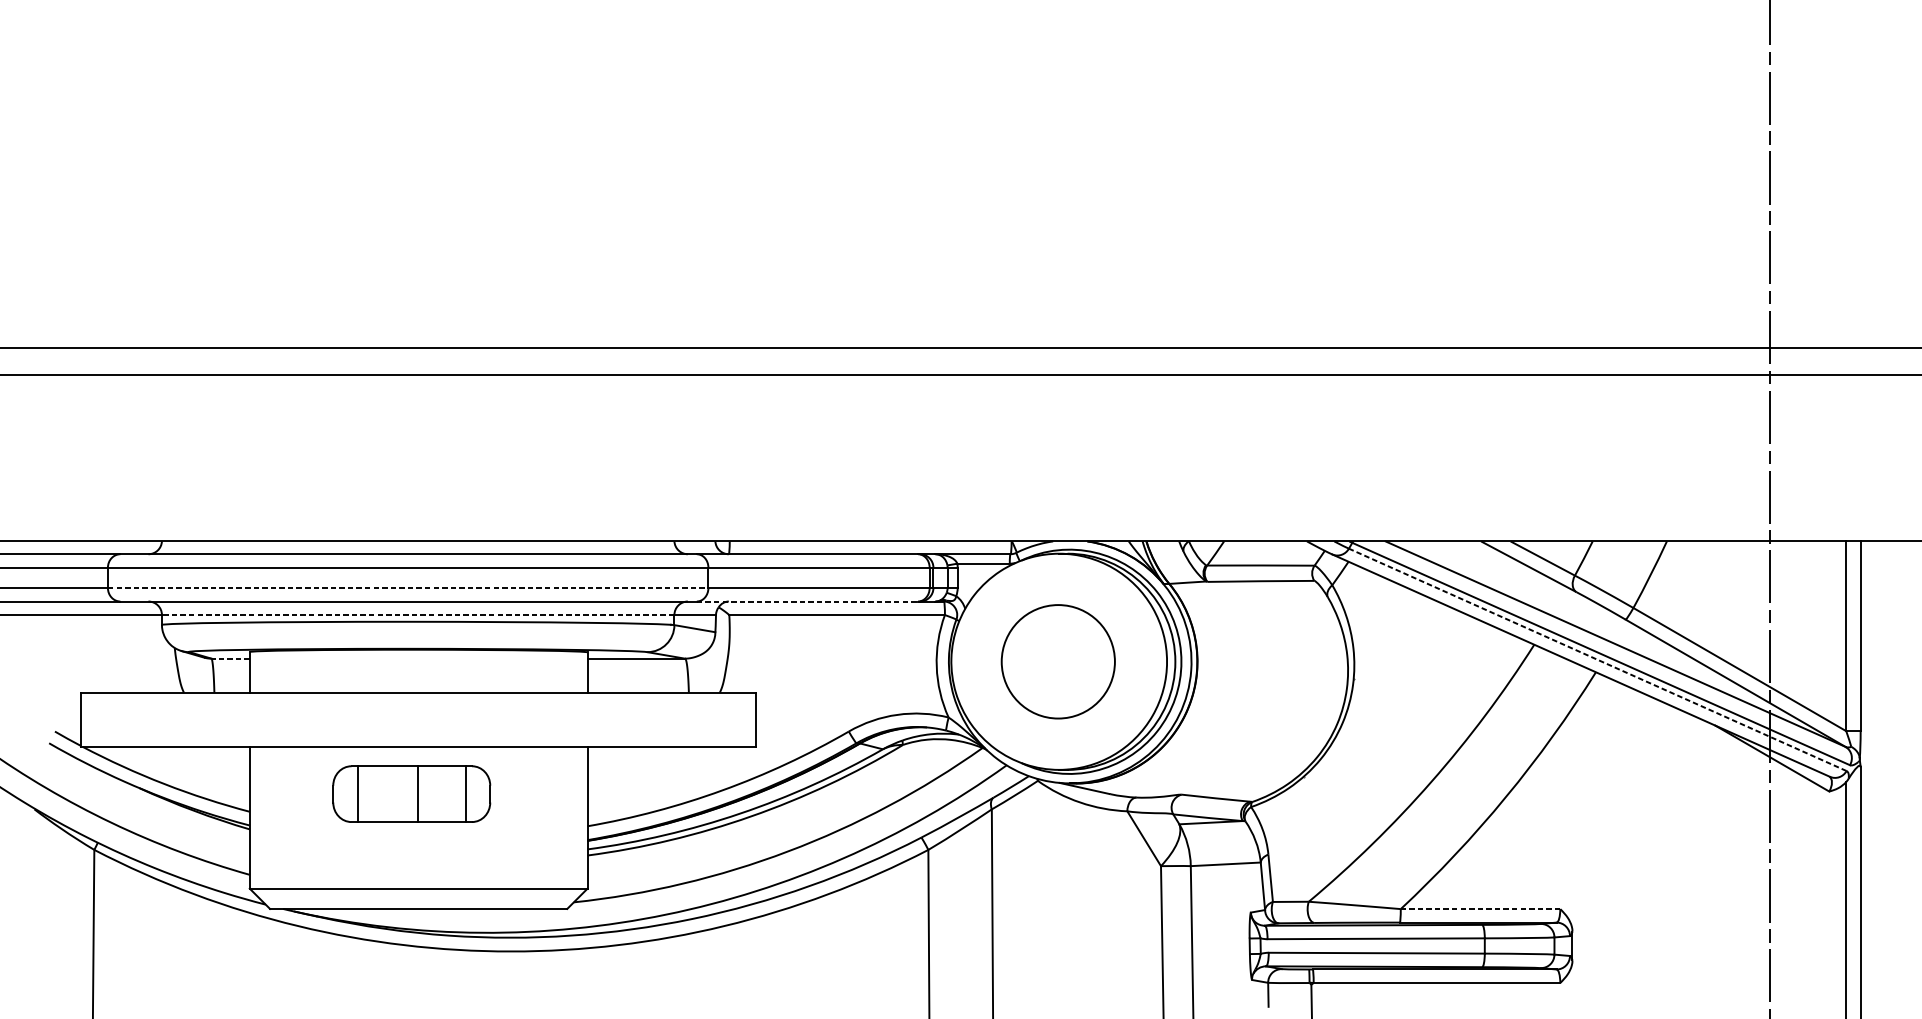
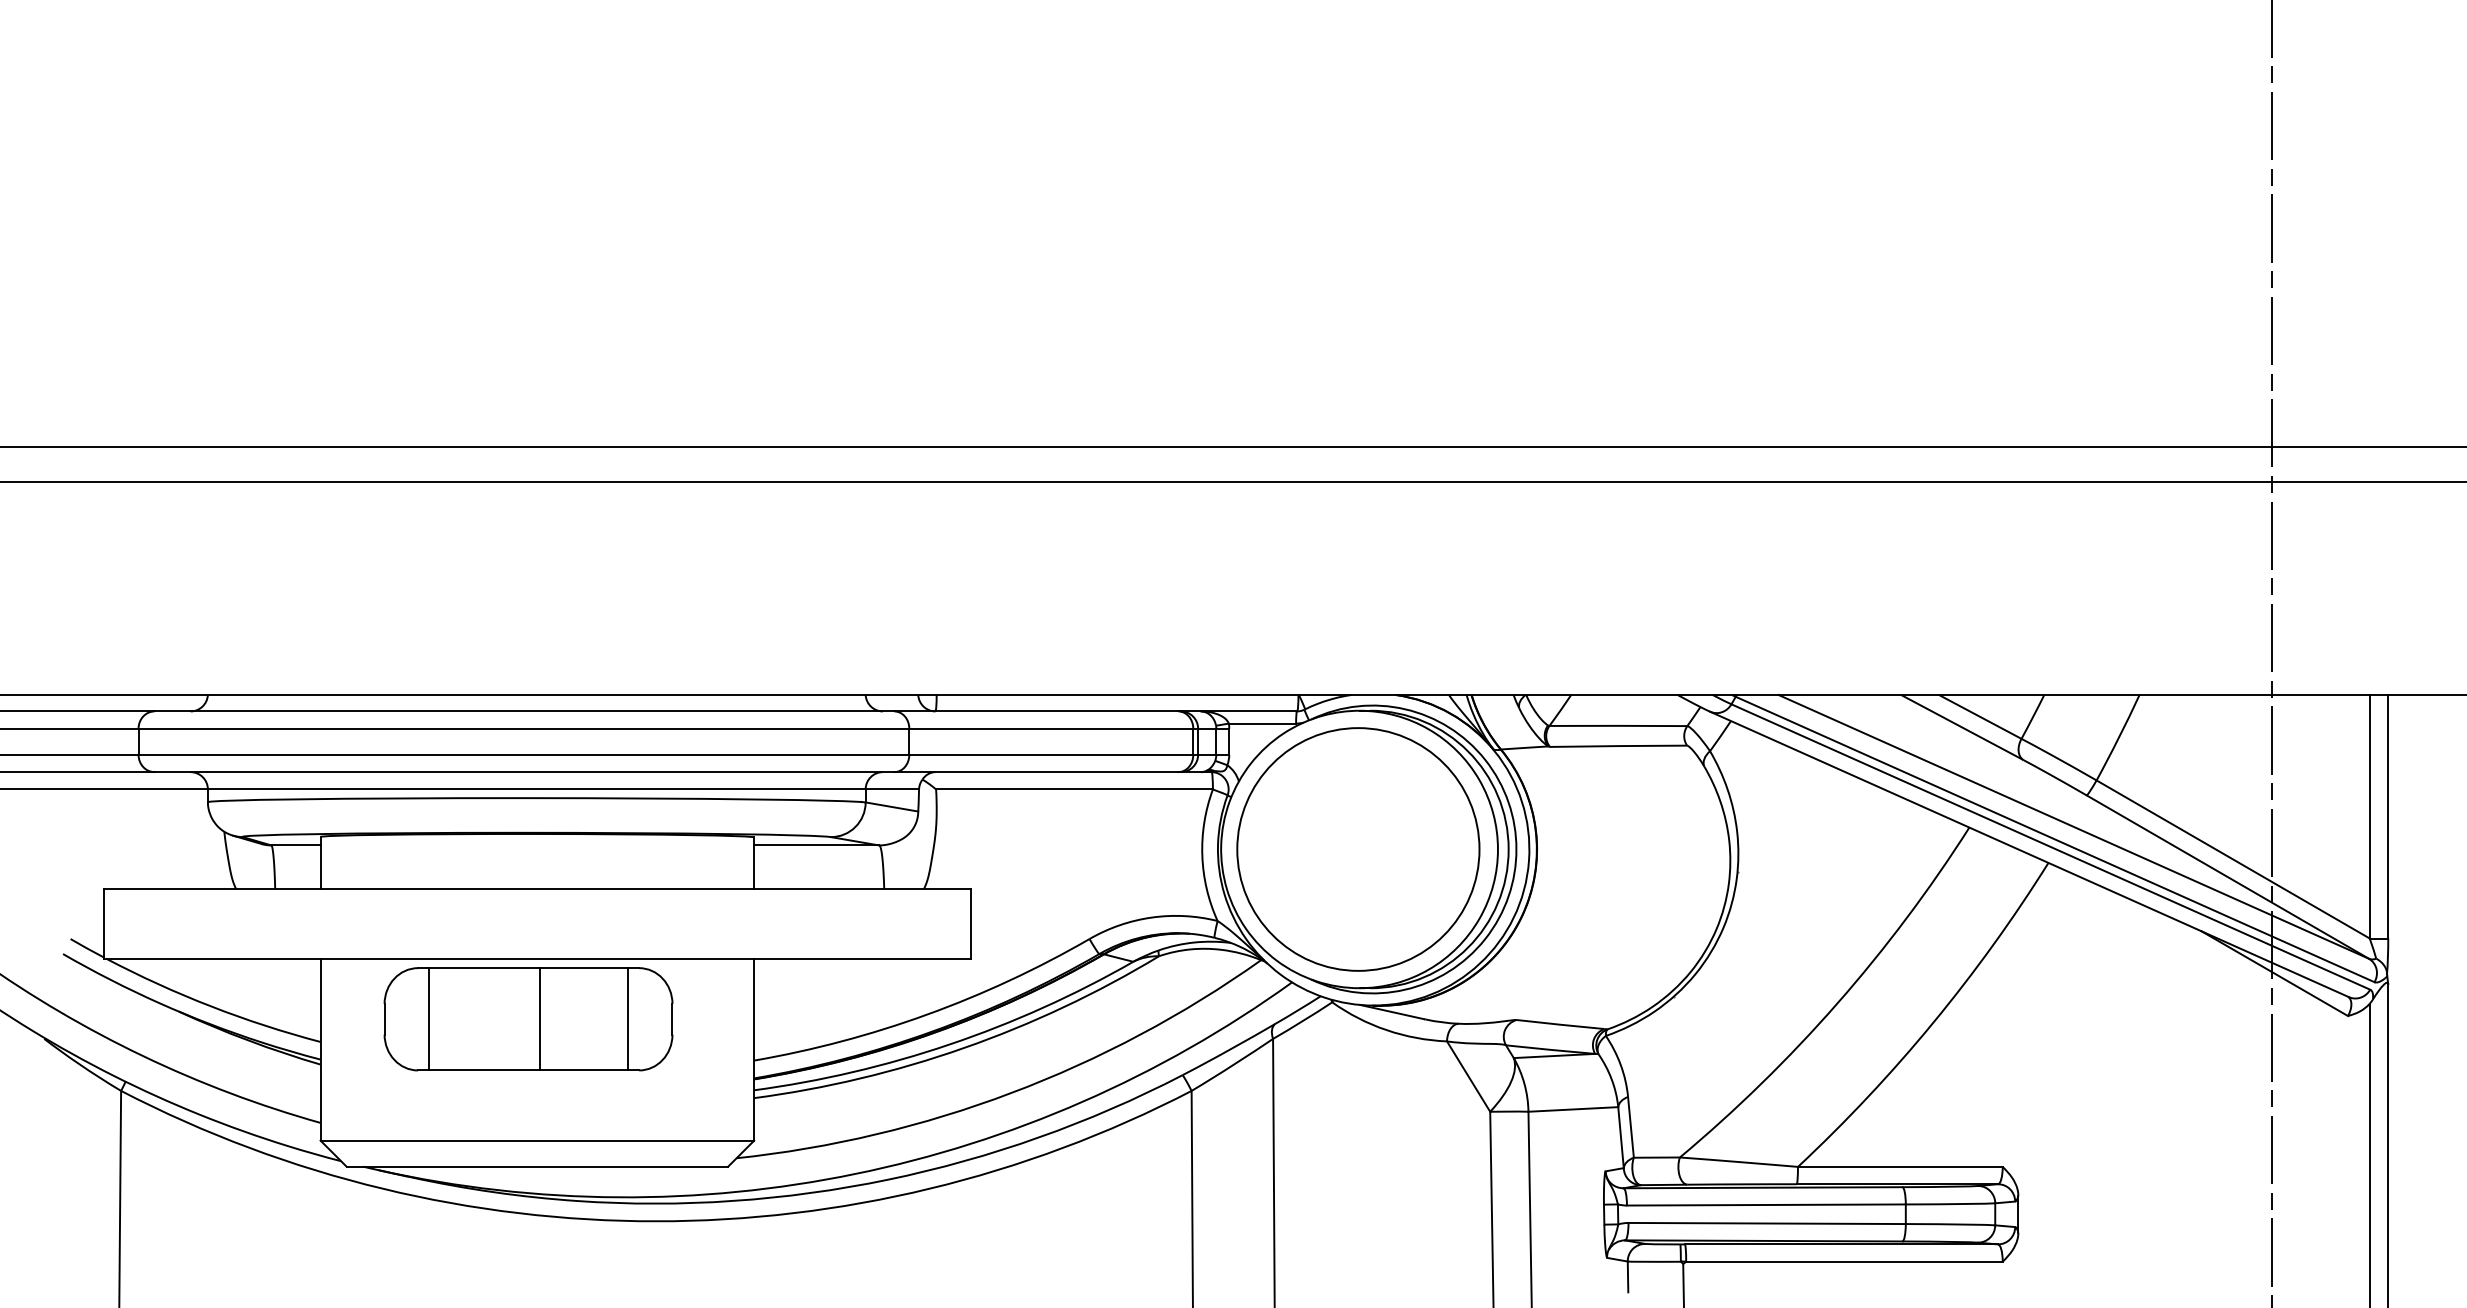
line: (408, 587) -> (524, 754), dashed -> solid
line: (807, 601) -> (1036, 772), dashed -> solid
line: (417, 615) -> (536, 789), dashed -> solid
line: (230, 658) -> (296, 845), dashed -> solid
line: (1597, 660) -> (2050, 847), dashed -> solid
part: (1058, 661) -> (1358, 849), size x1.67
part: (411, 794) -> (528, 1019), size x1.43
line: (1479, 908) -> (1899, 1166), dashed -> solid

